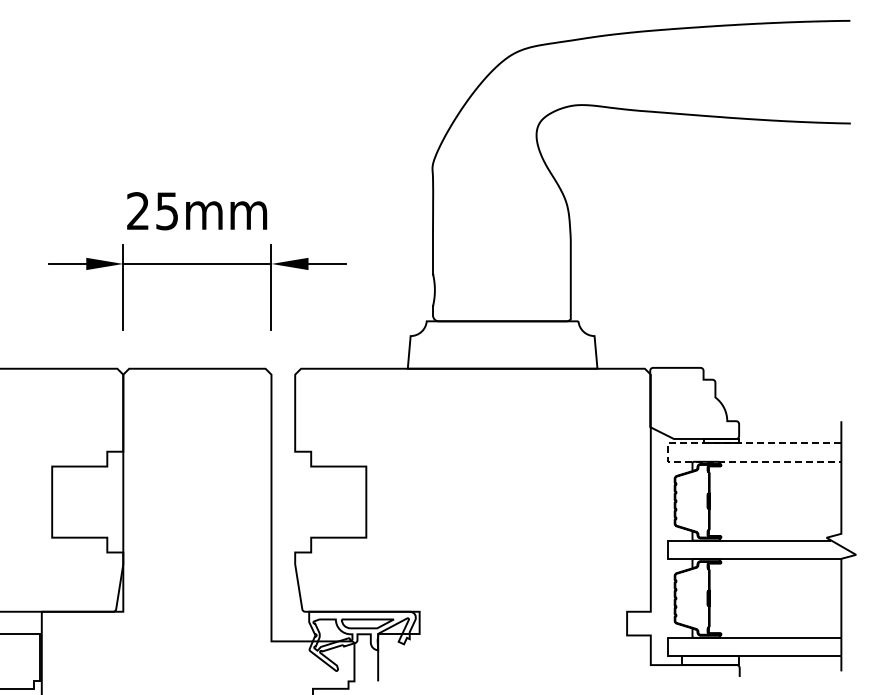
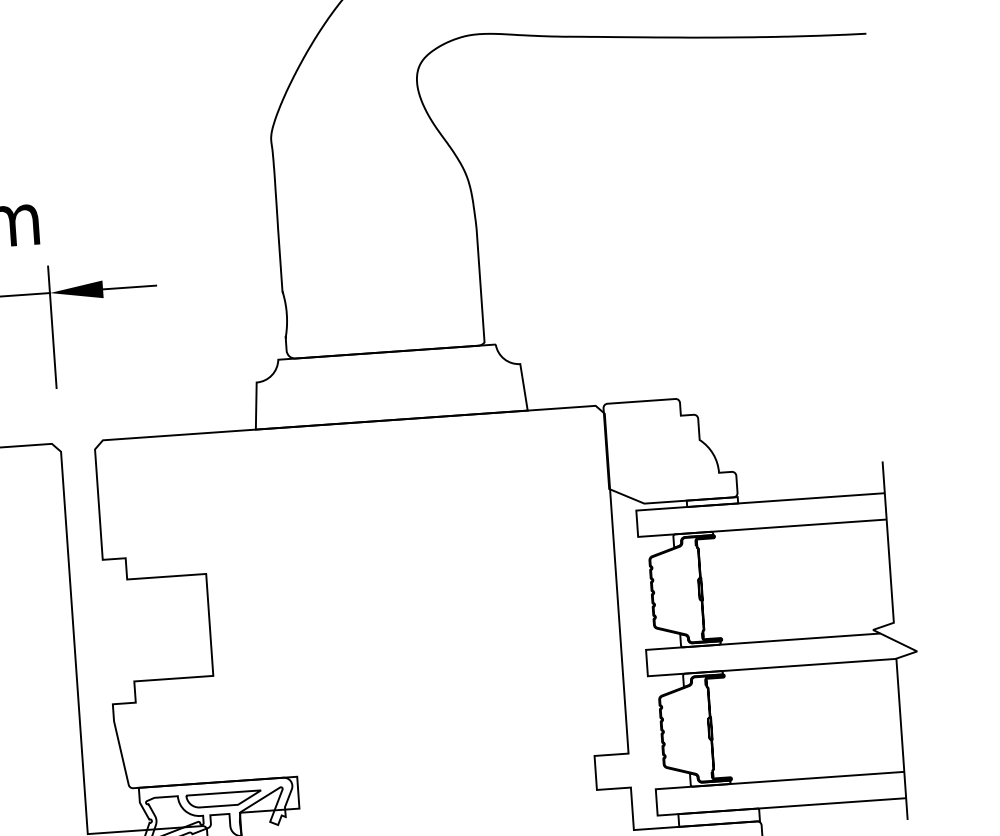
line: (668, 453) -> (638, 524), dashed -> solid

